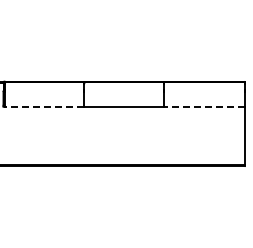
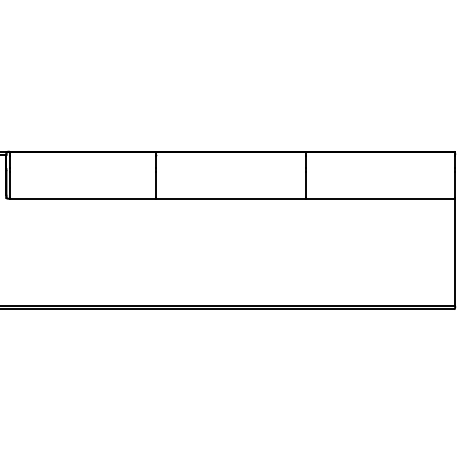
line: (44, 106) -> (82, 197), dashed -> solid
line: (204, 106) -> (380, 197), dashed -> solid

